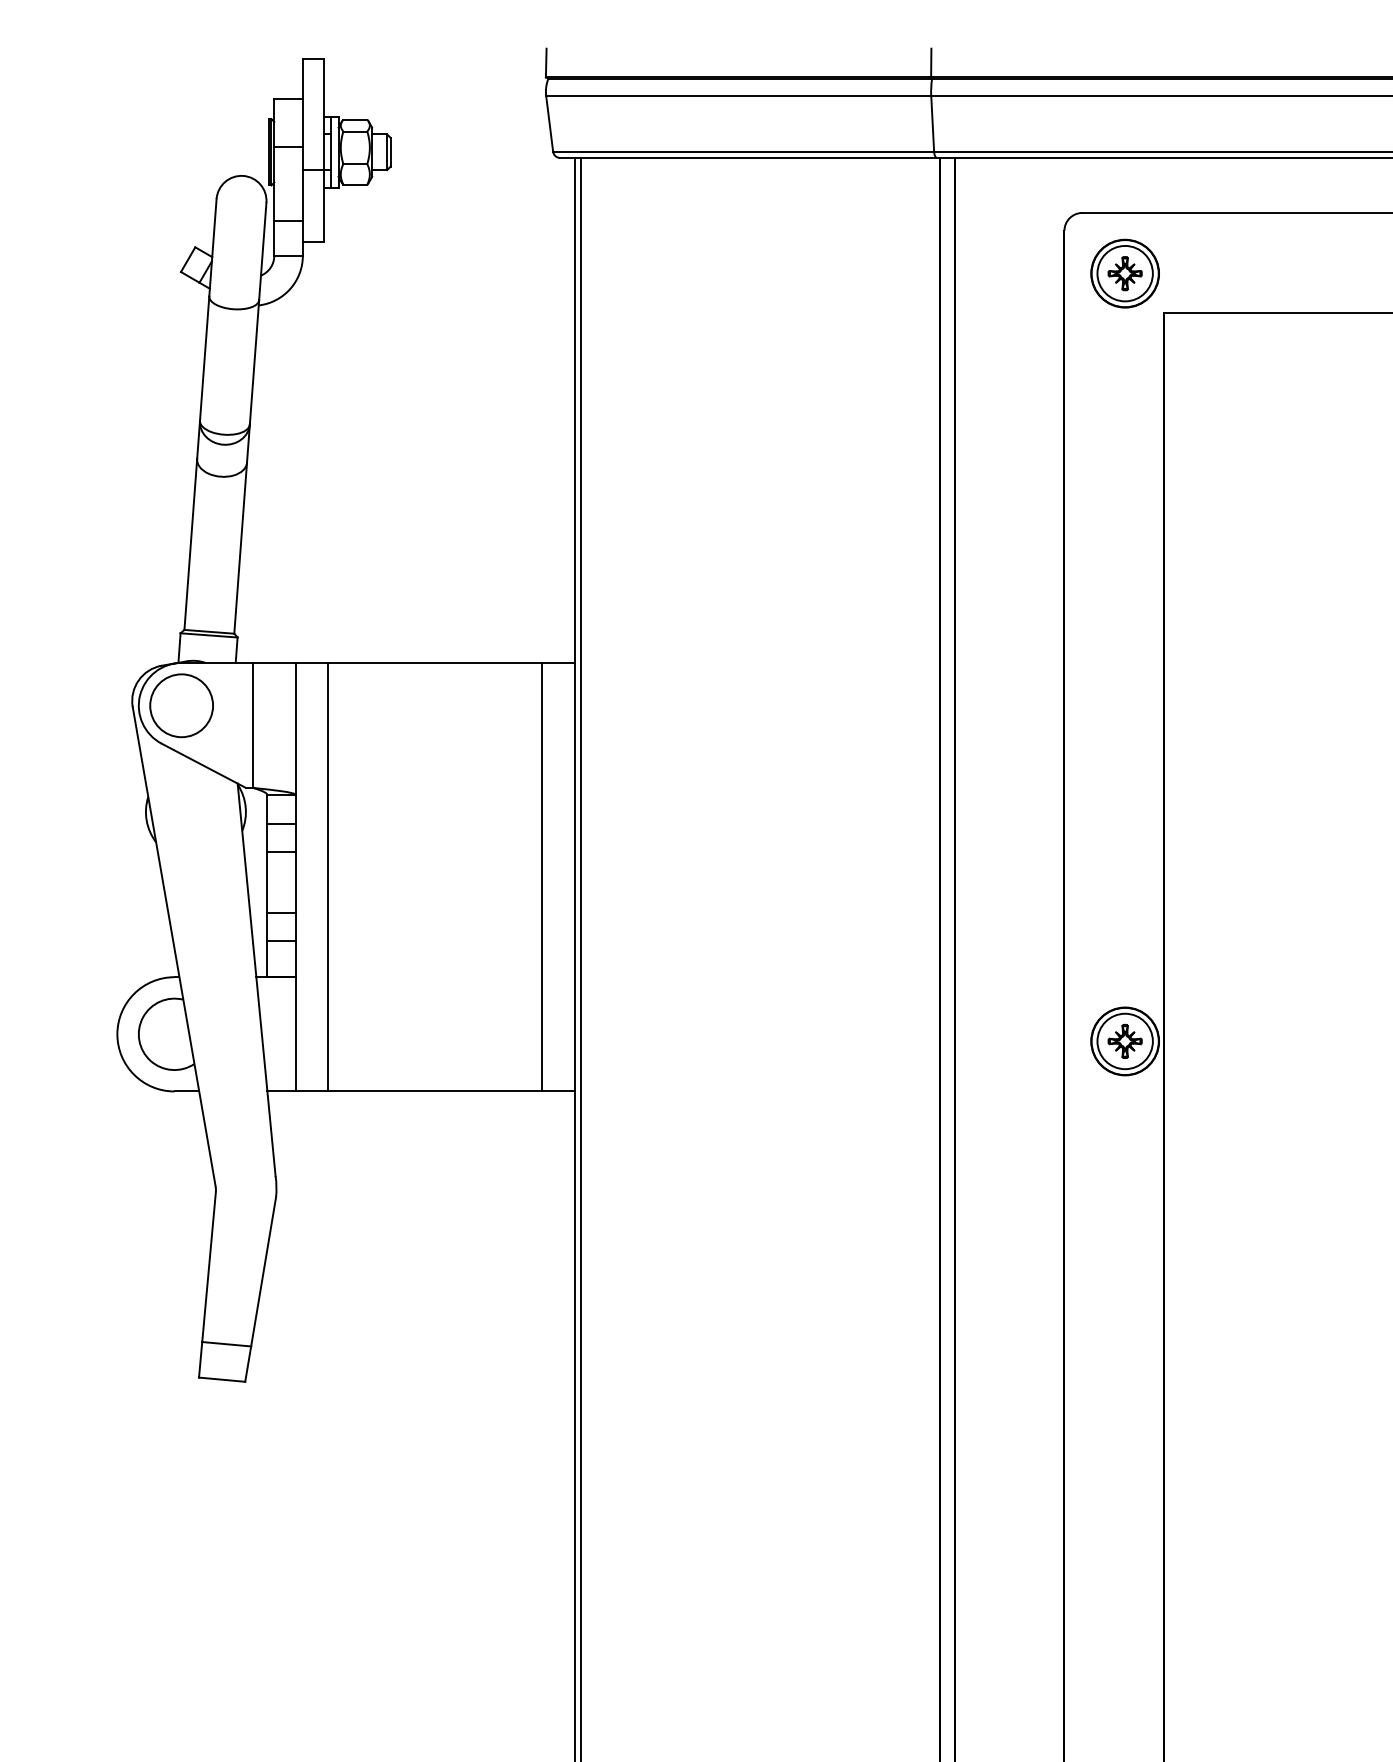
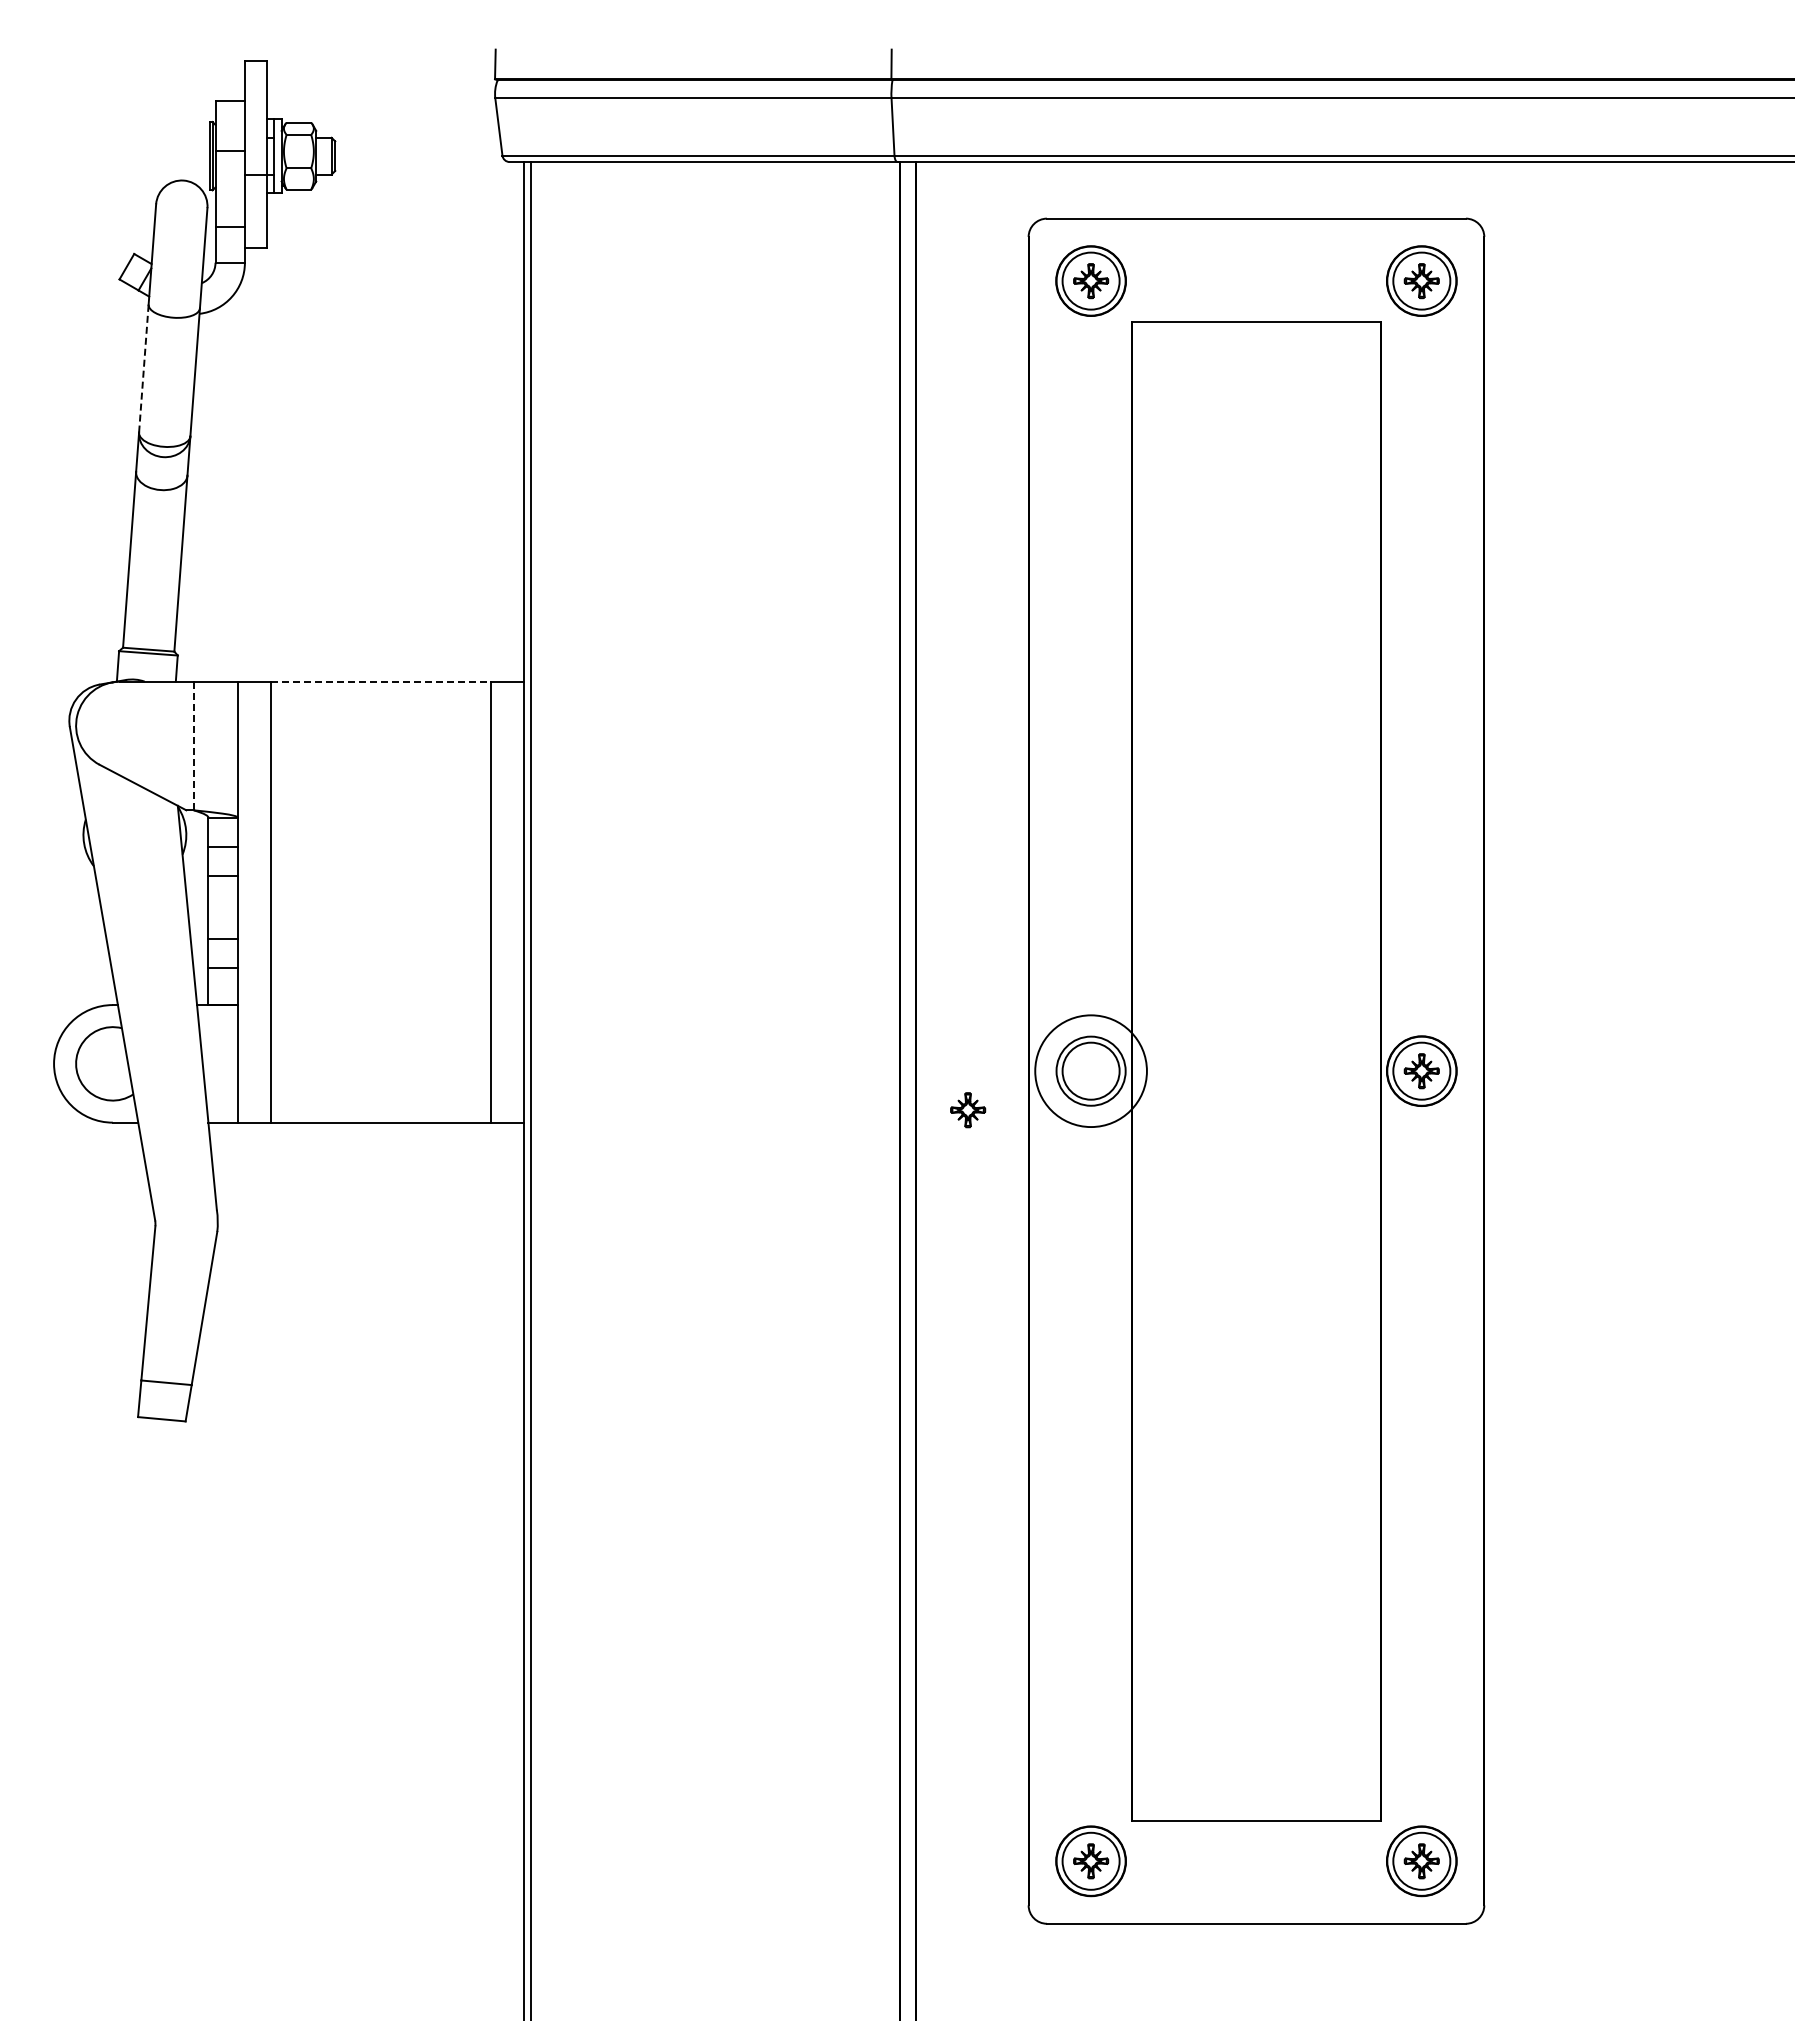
line: (204, 358) -> (143, 368), solid -> dashed
line: (435, 662) -> (381, 681), solid -> dashed
circle: (181, 705) -> (120, 725), removed
line: (252, 724) -> (193, 745), solid -> dashed
circle: (1125, 1041) -> (1091, 1071), size x1.6
part: (1125, 1041) -> (968, 1110), moved

